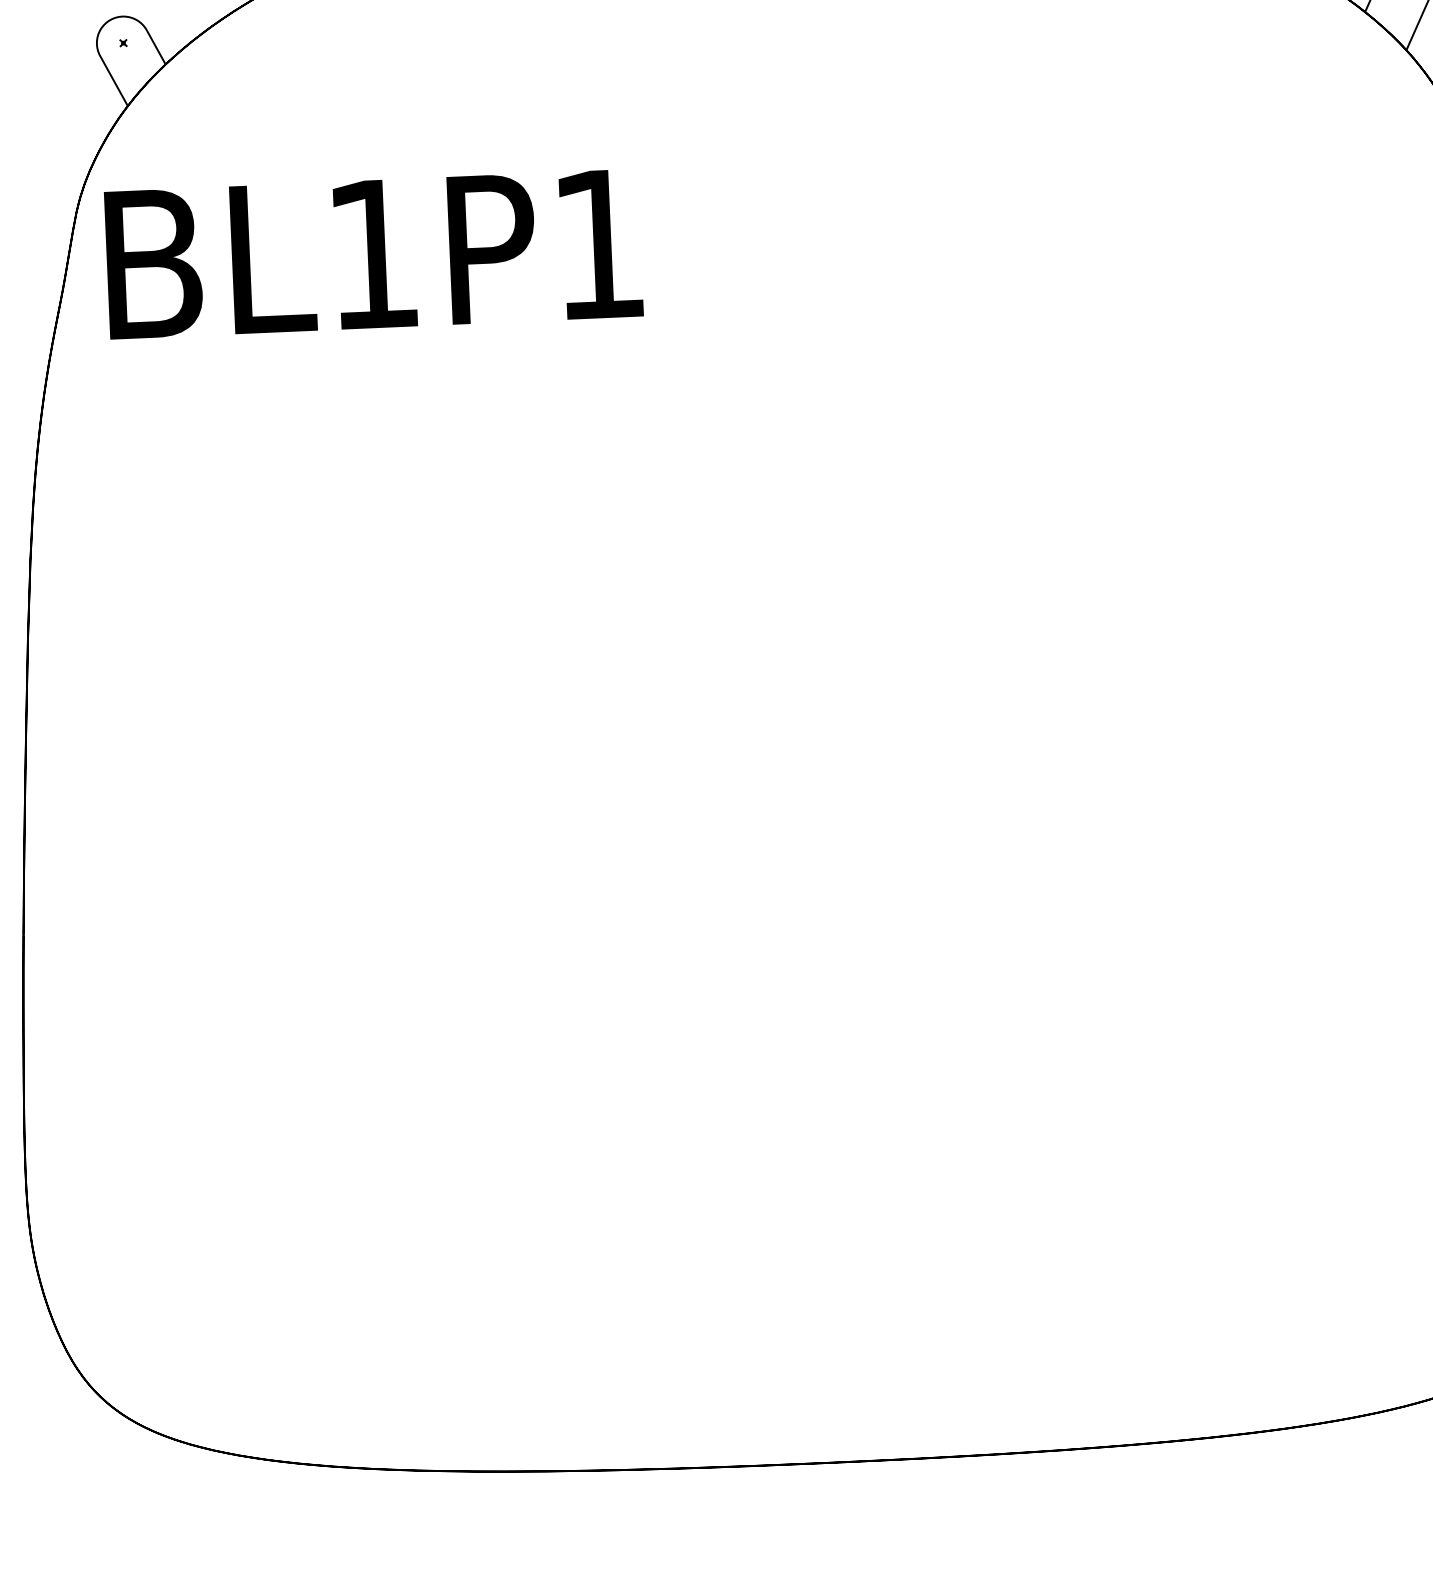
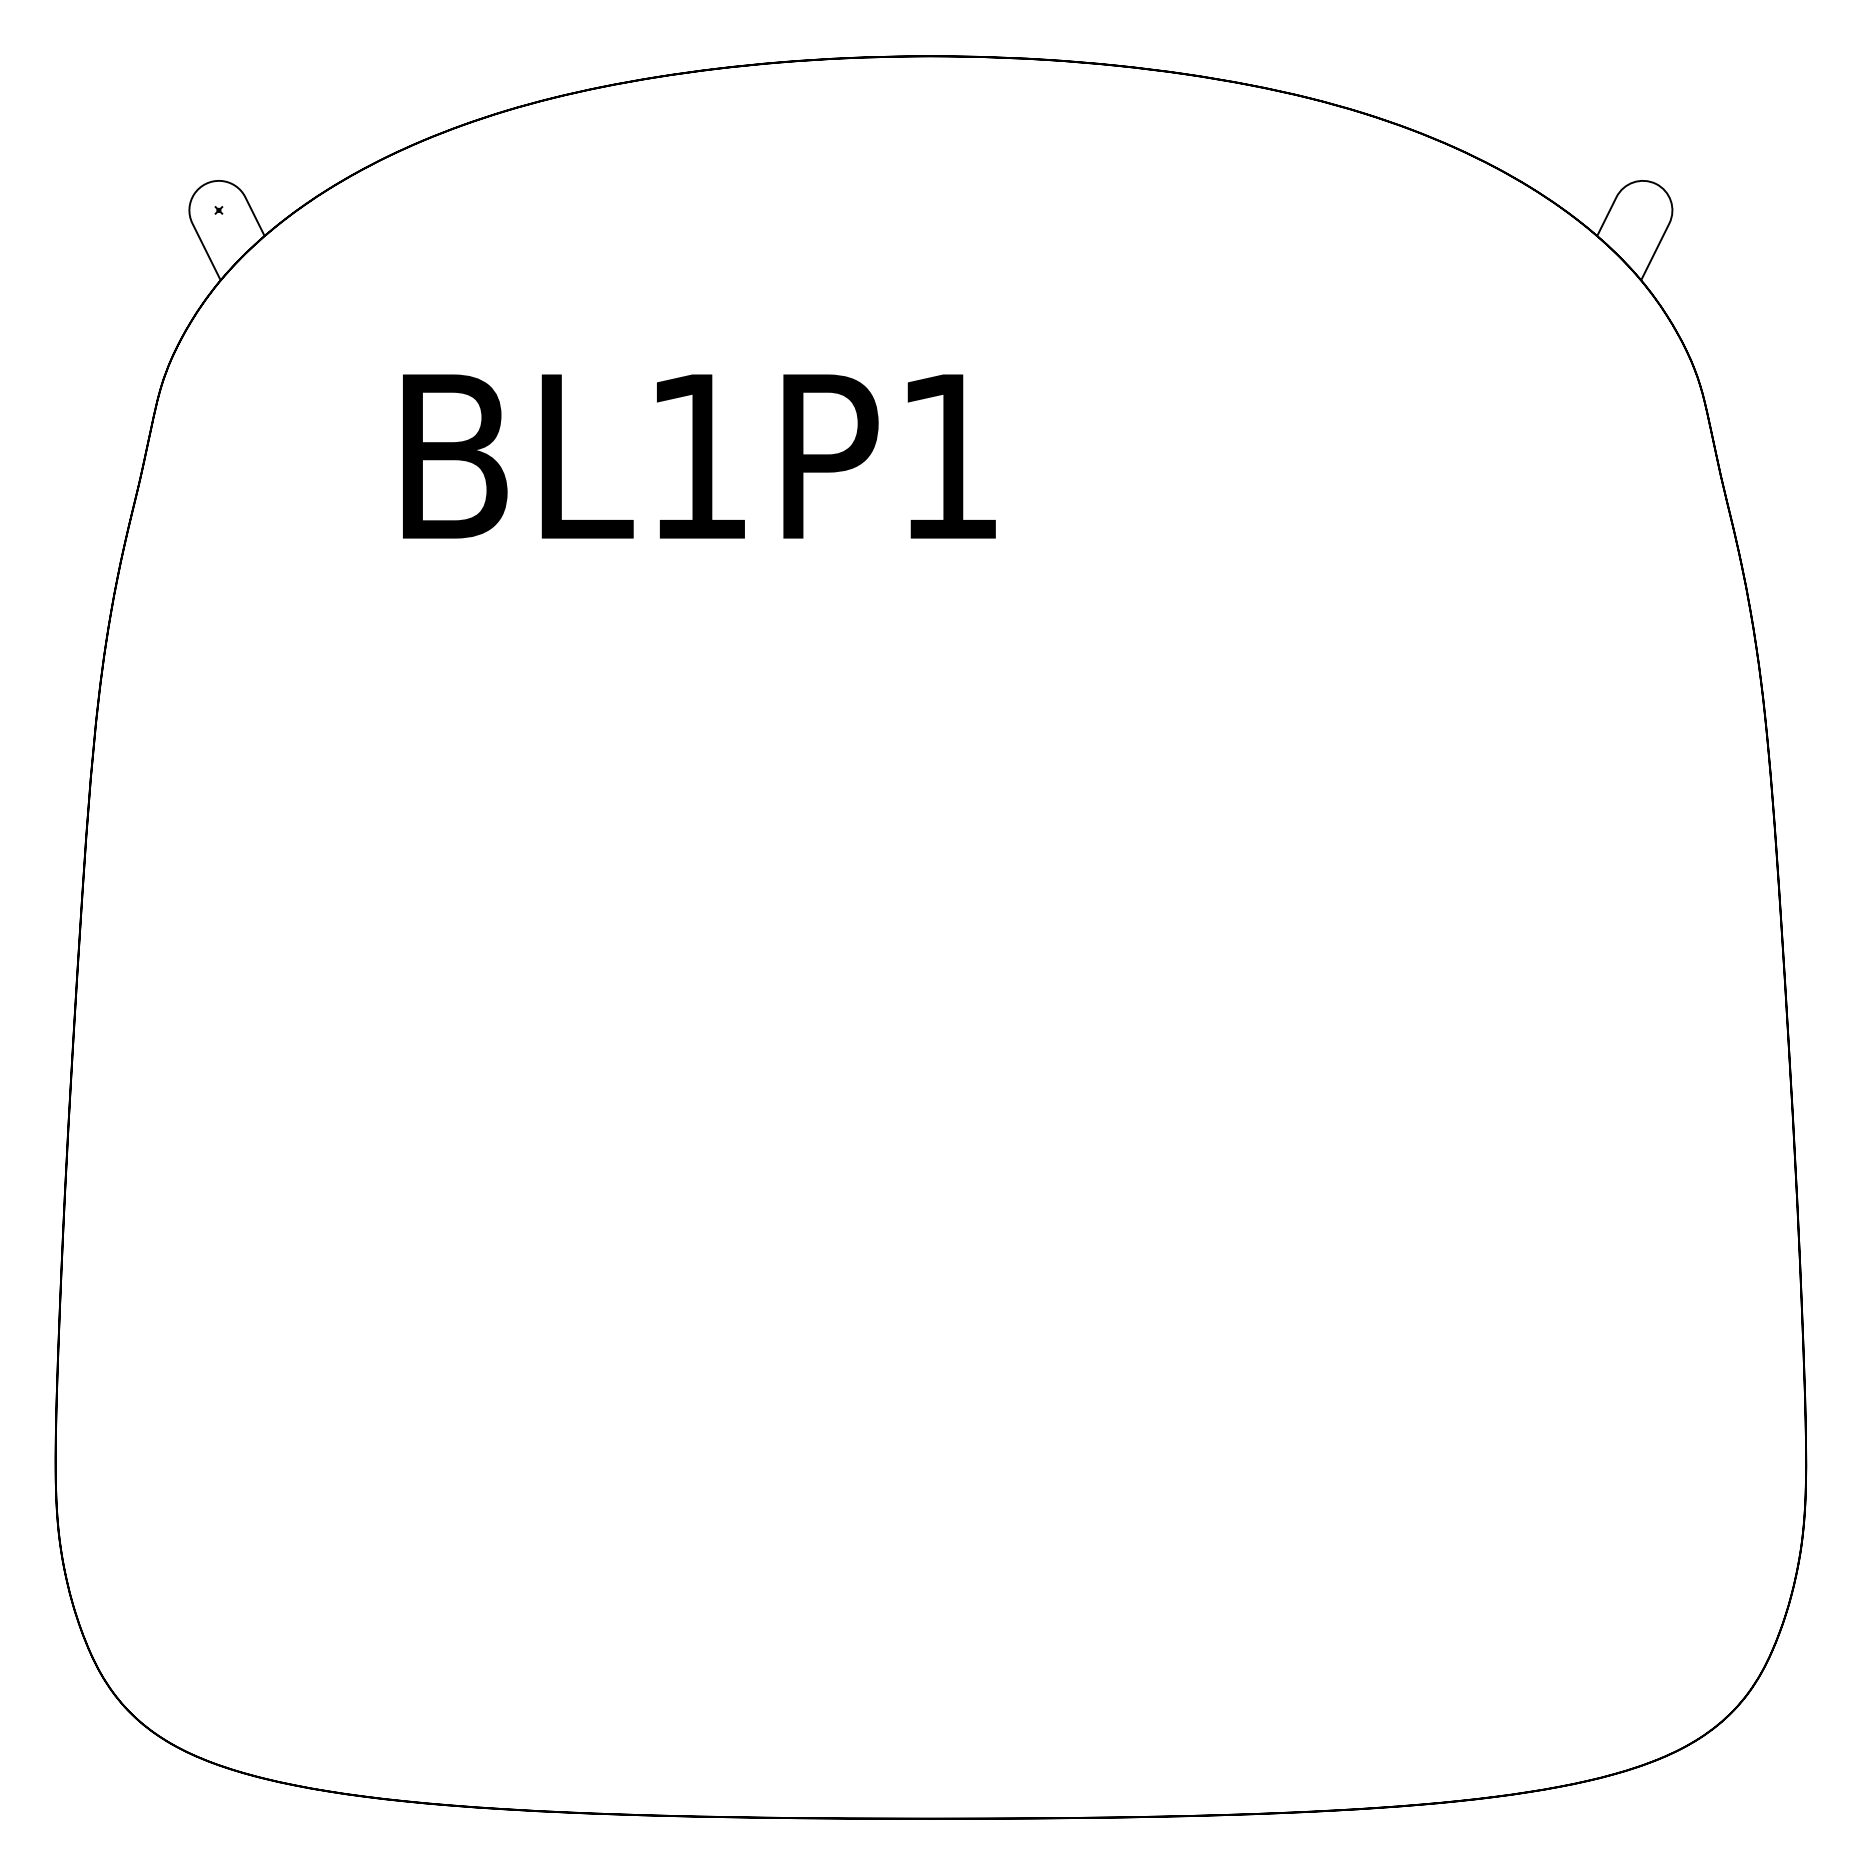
text: (374, 254) -> (699, 456), moved

